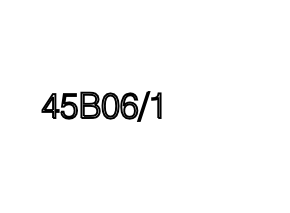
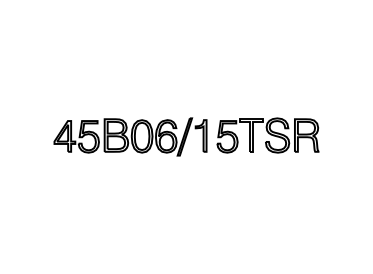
part: (207, 105) -> (267, 135), added

